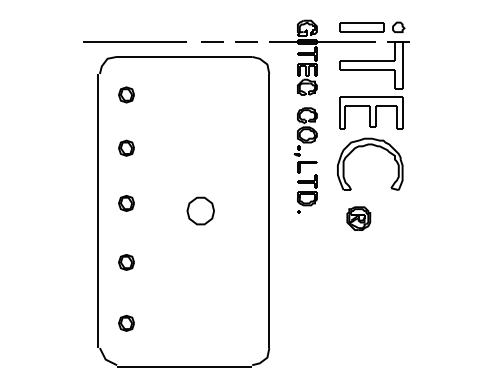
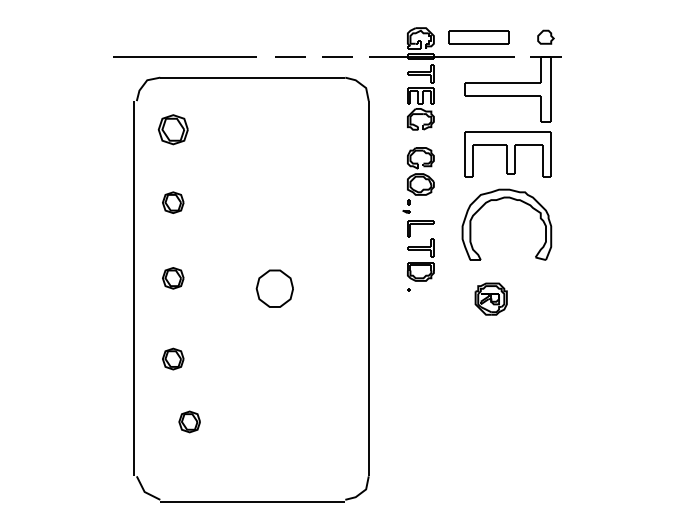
part: (361, 27) -> (478, 37), moved
part: (126, 94) -> (173, 129), size x1.4
part: (126, 322) -> (189, 420), moved

